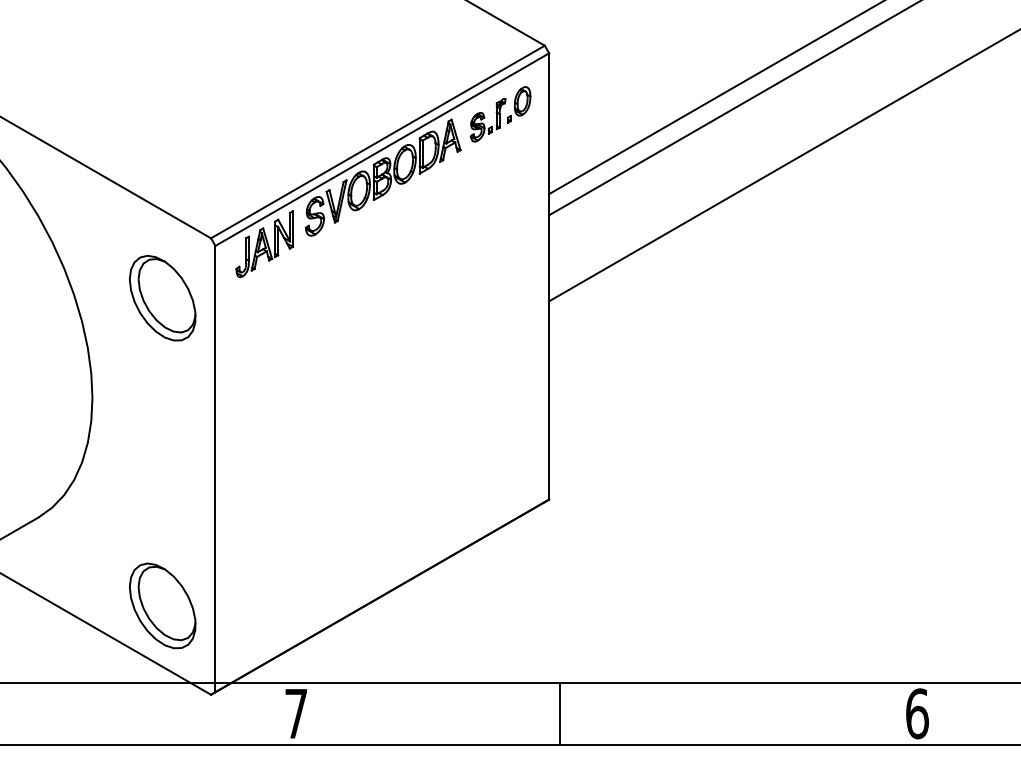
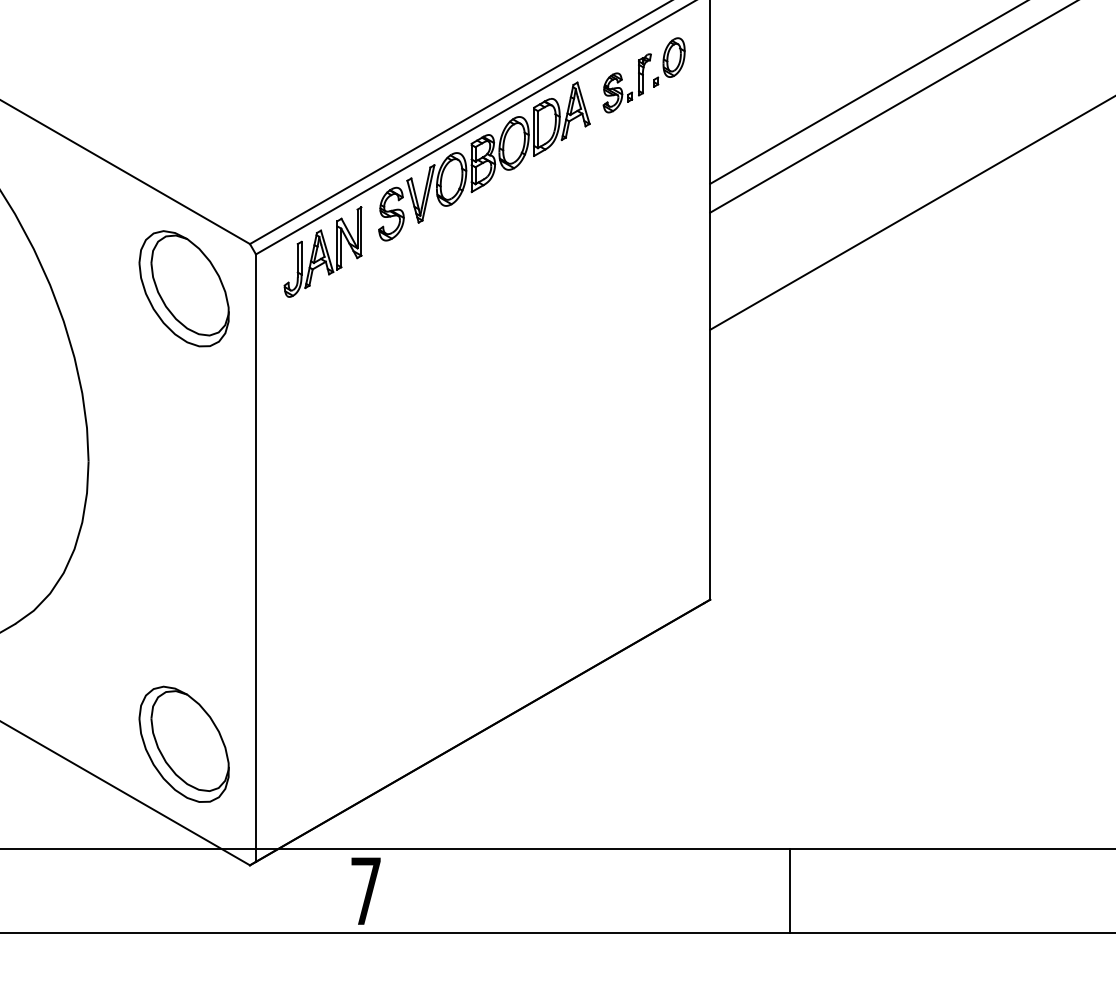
part: (162, 297) -> (183, 287), moved
line: (560, 713) -> (789, 890), moved

